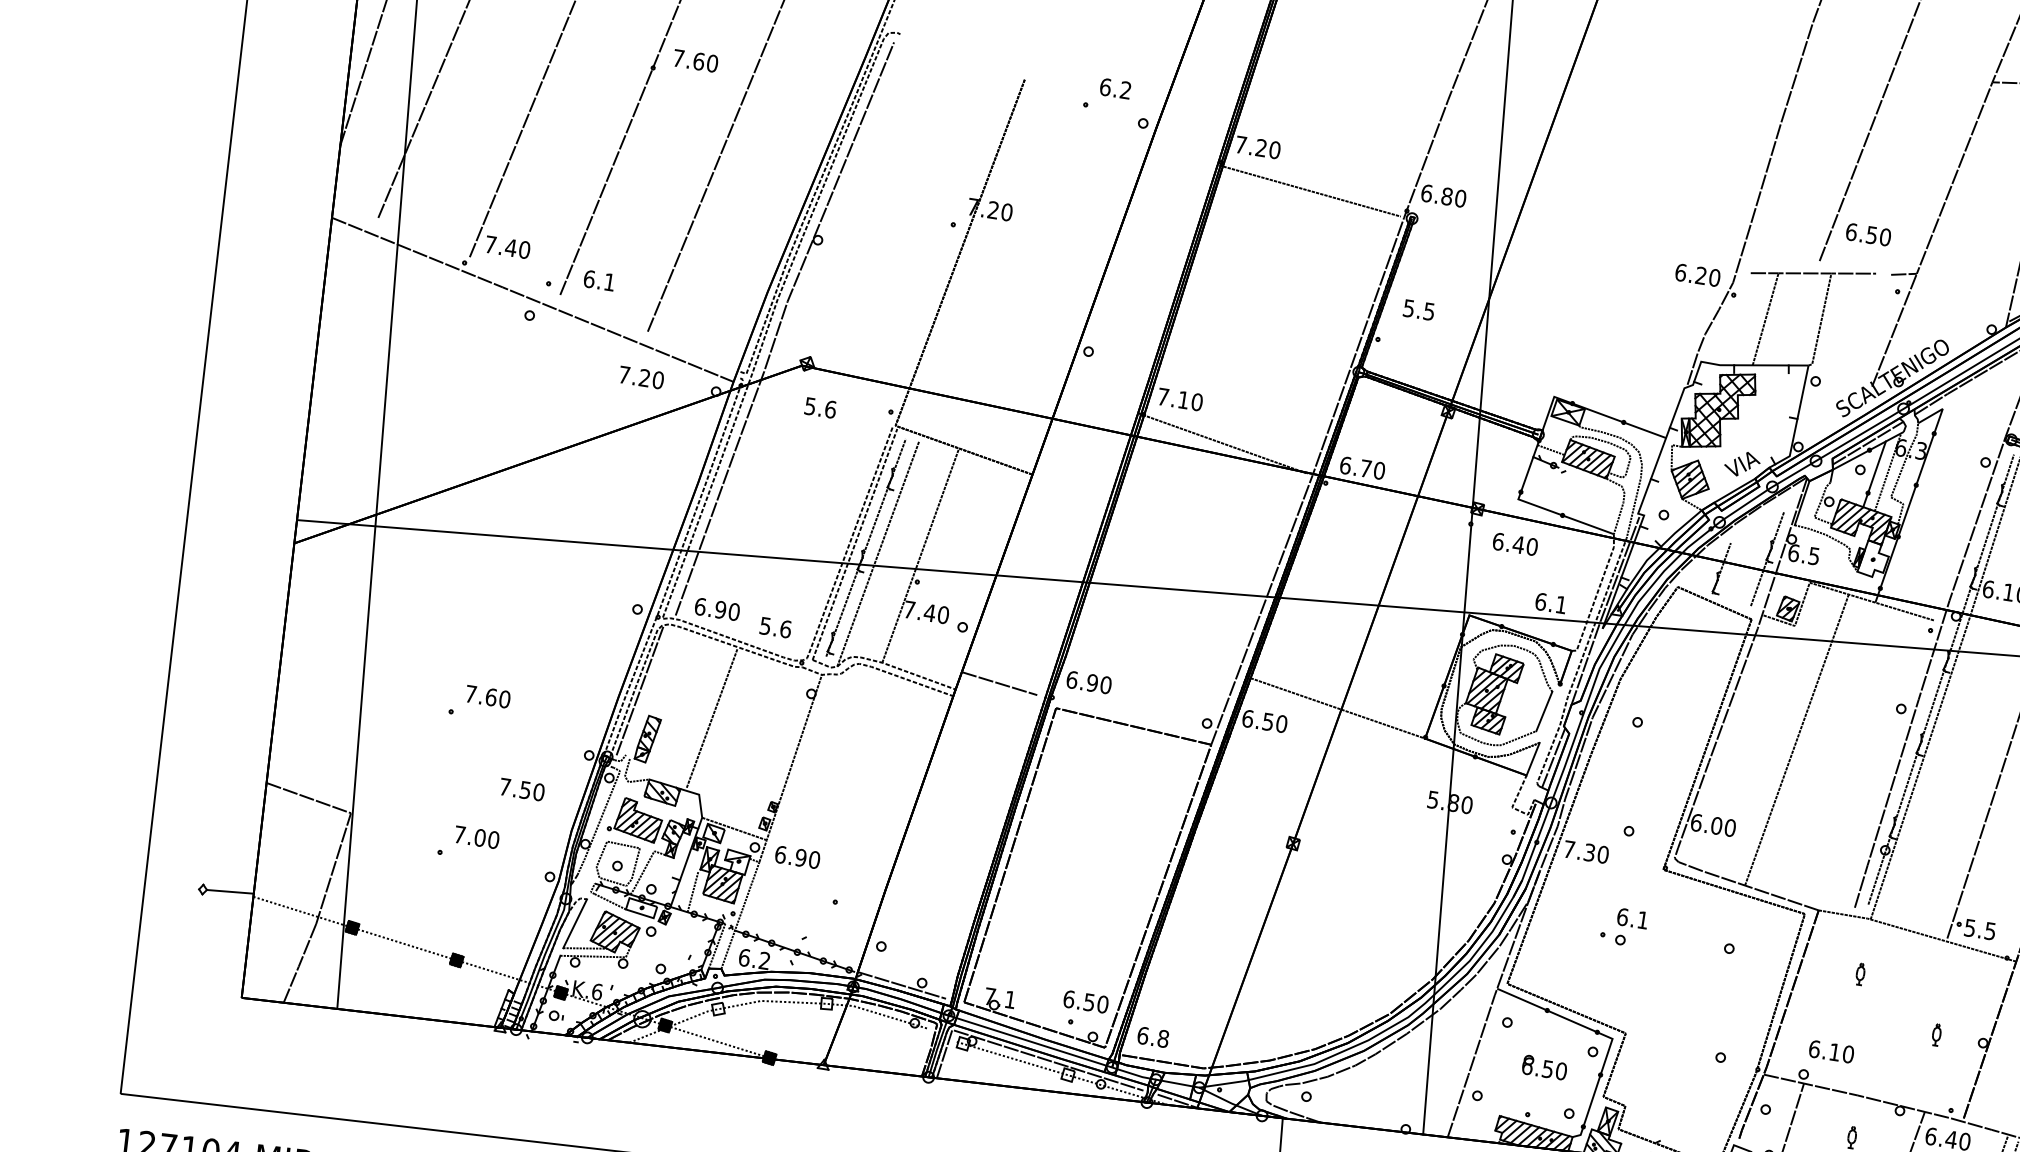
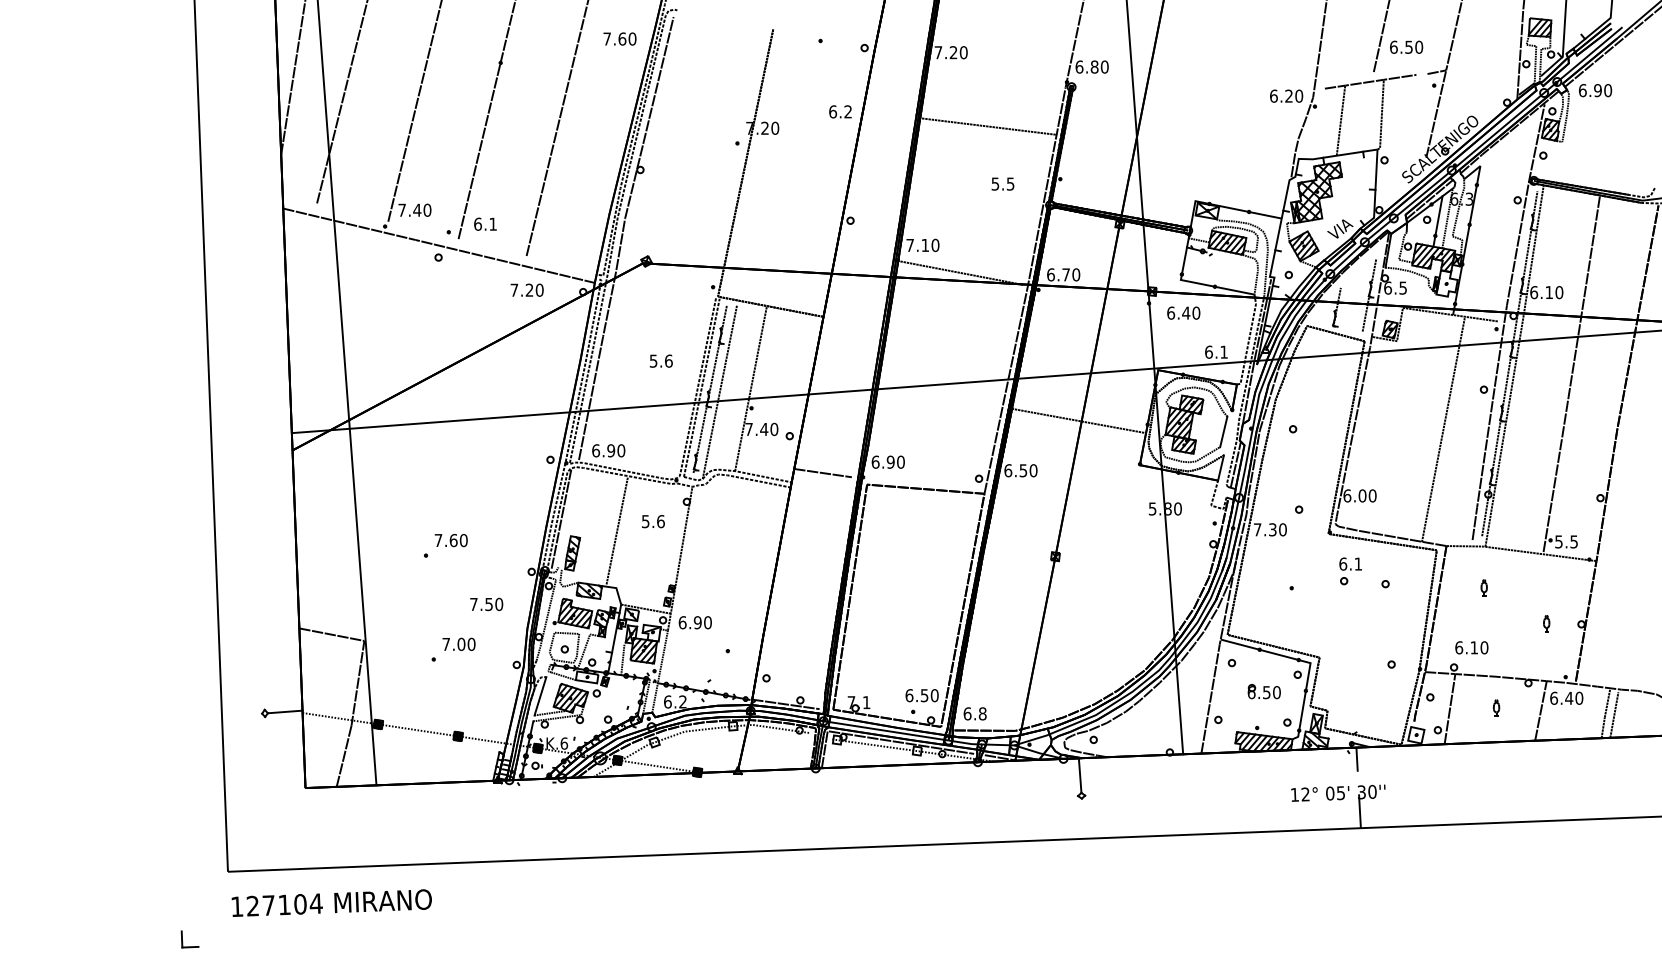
text: (695, 60) -> (619, 38), moved
text: (1115, 88) -> (840, 111), moved
line: (1309, 190) -> (987, 126), moved
text: (1418, 309) -> (1002, 183), moved
text: (819, 406) -> (660, 360), moved
text: (775, 627) -> (653, 521), moved
line: (1337, 707) -> (1078, 420), moved
line: (1795, 740) -> (1442, 430), moved
part: (1630, 928) -> (1350, 571), moved

